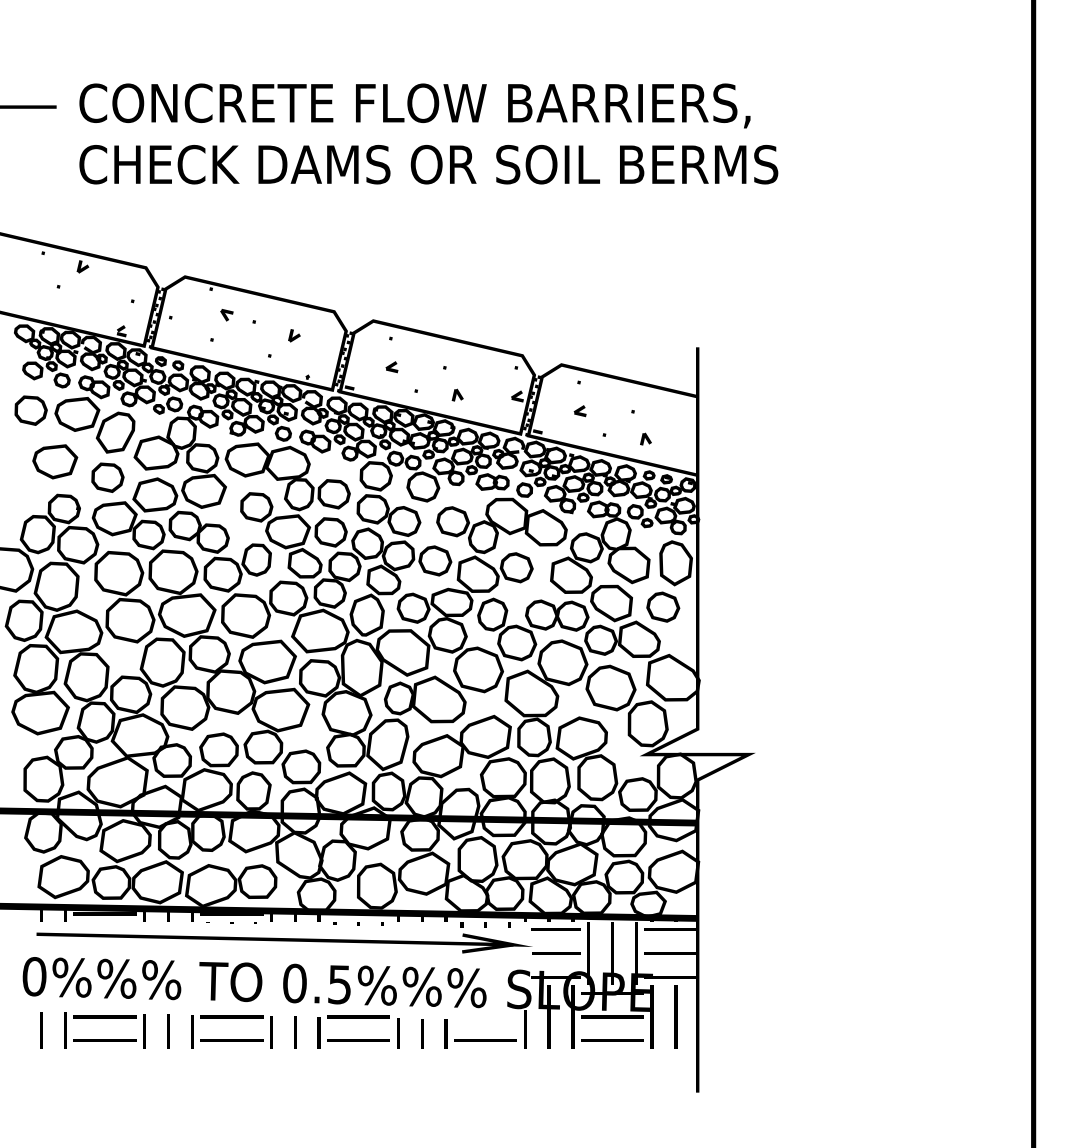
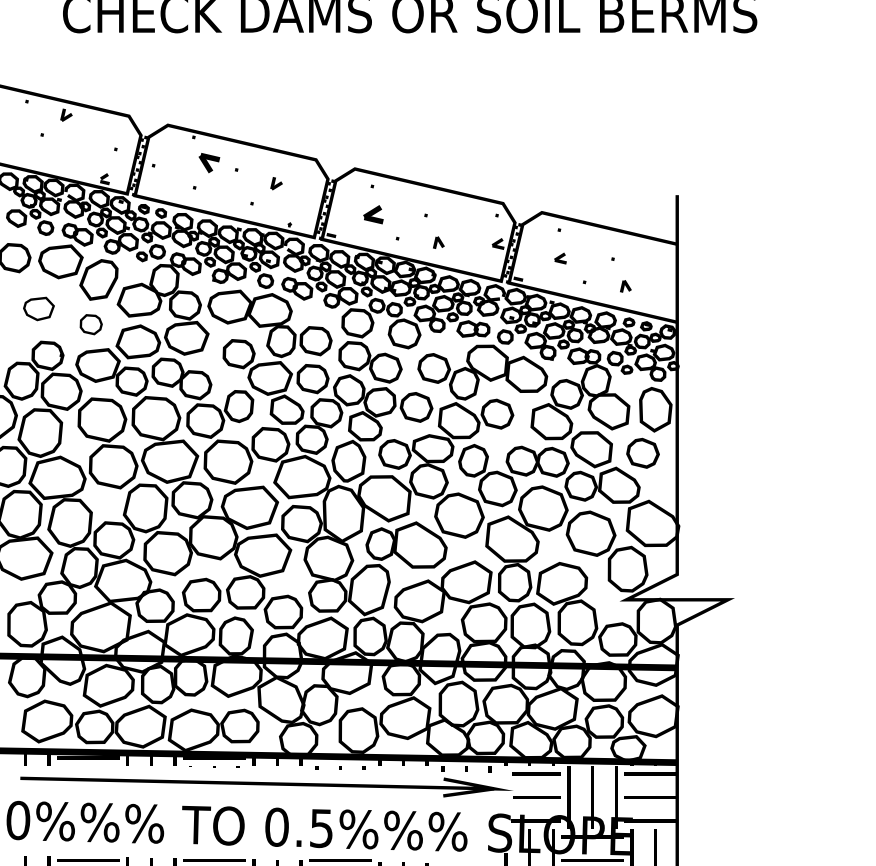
part: (226, 315) -> (209, 163), size x1.6
part: (391, 367) -> (373, 215), size x1.6
part: (55, 461) -> (39, 308), size x0.7
part: (107, 477) -> (90, 324), size x0.7

